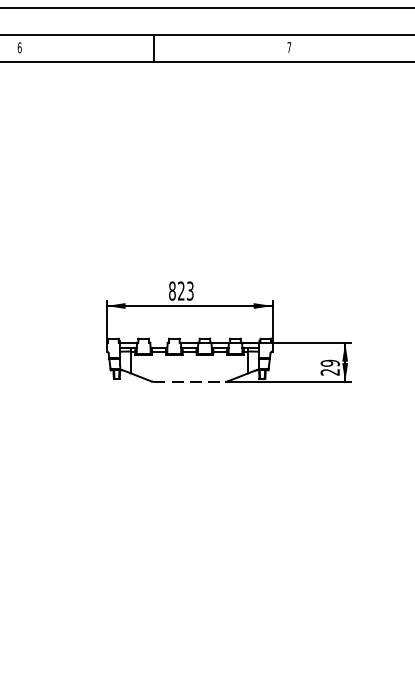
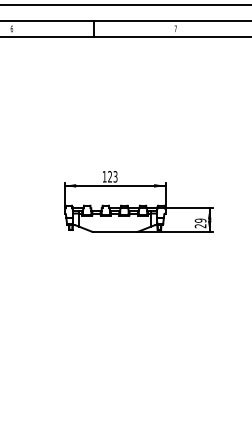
text: (172, 290) -> (104, 176), 823 -> 123
line: (190, 381) -> (115, 231), dashed -> solid

